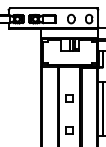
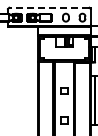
line: (52, 8) -> (48, 7), solid -> dashed

